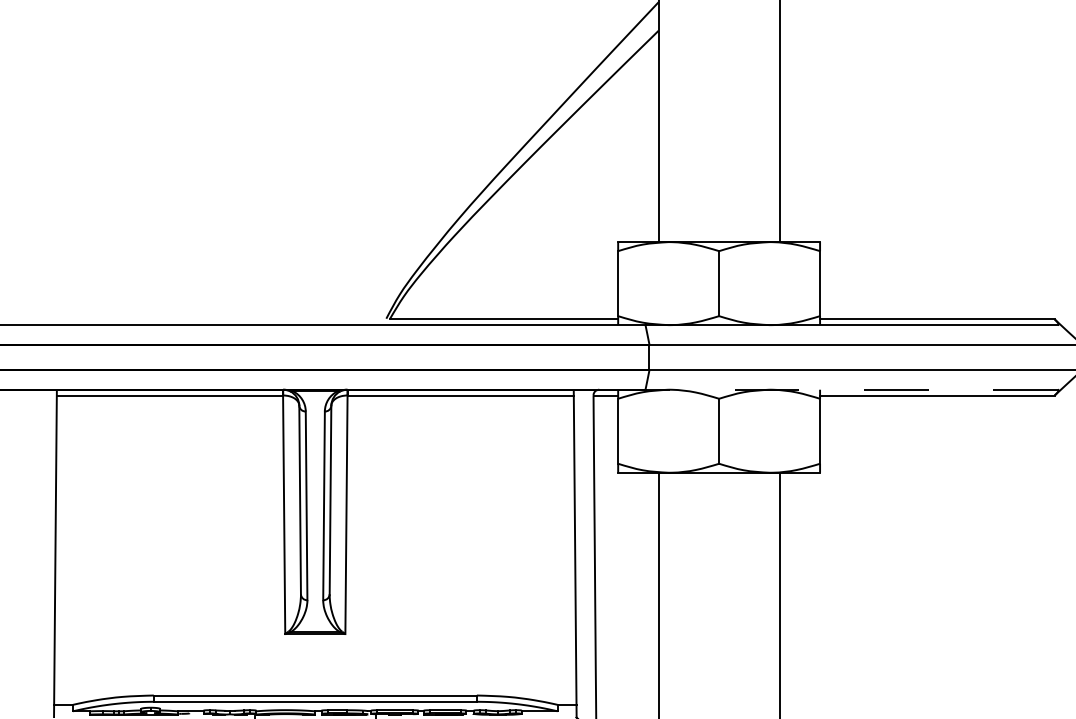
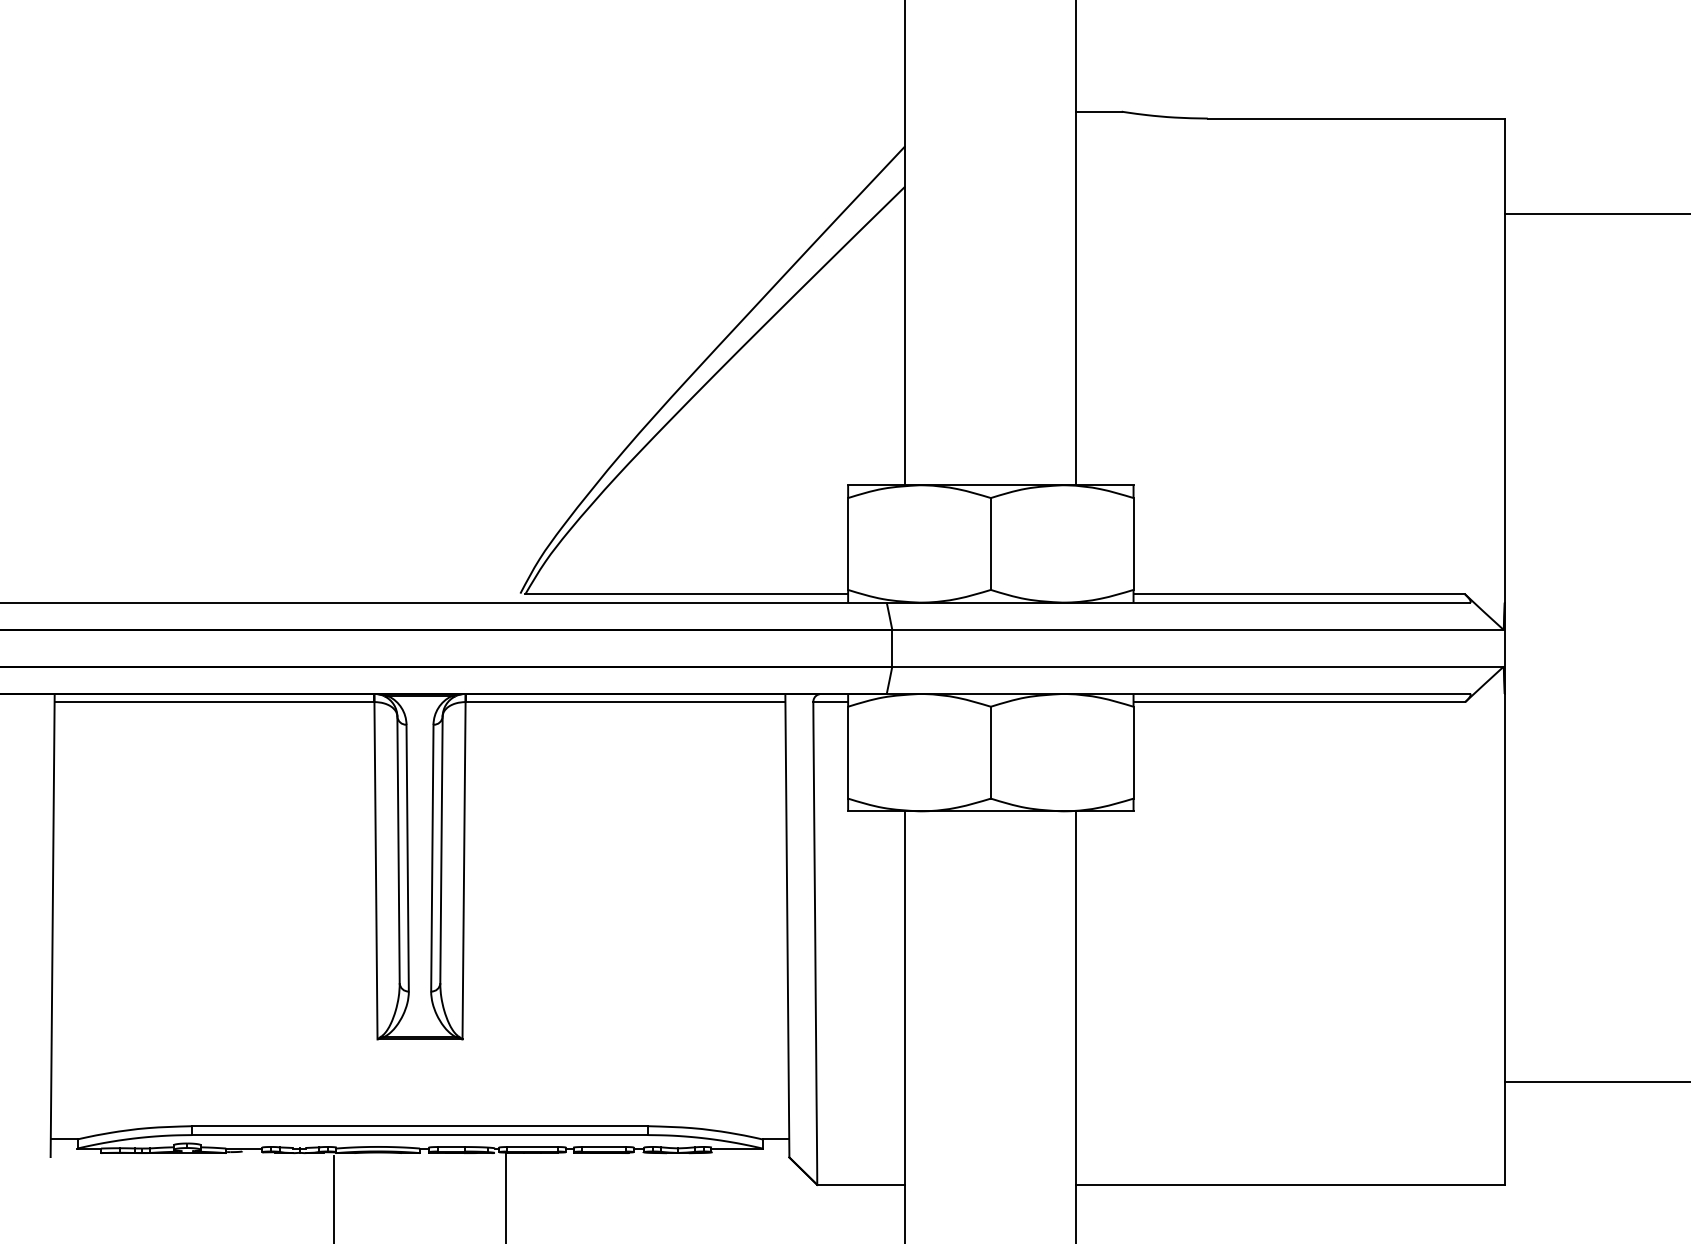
line: (851, 389) -> (1177, 693), dashed -> solid

